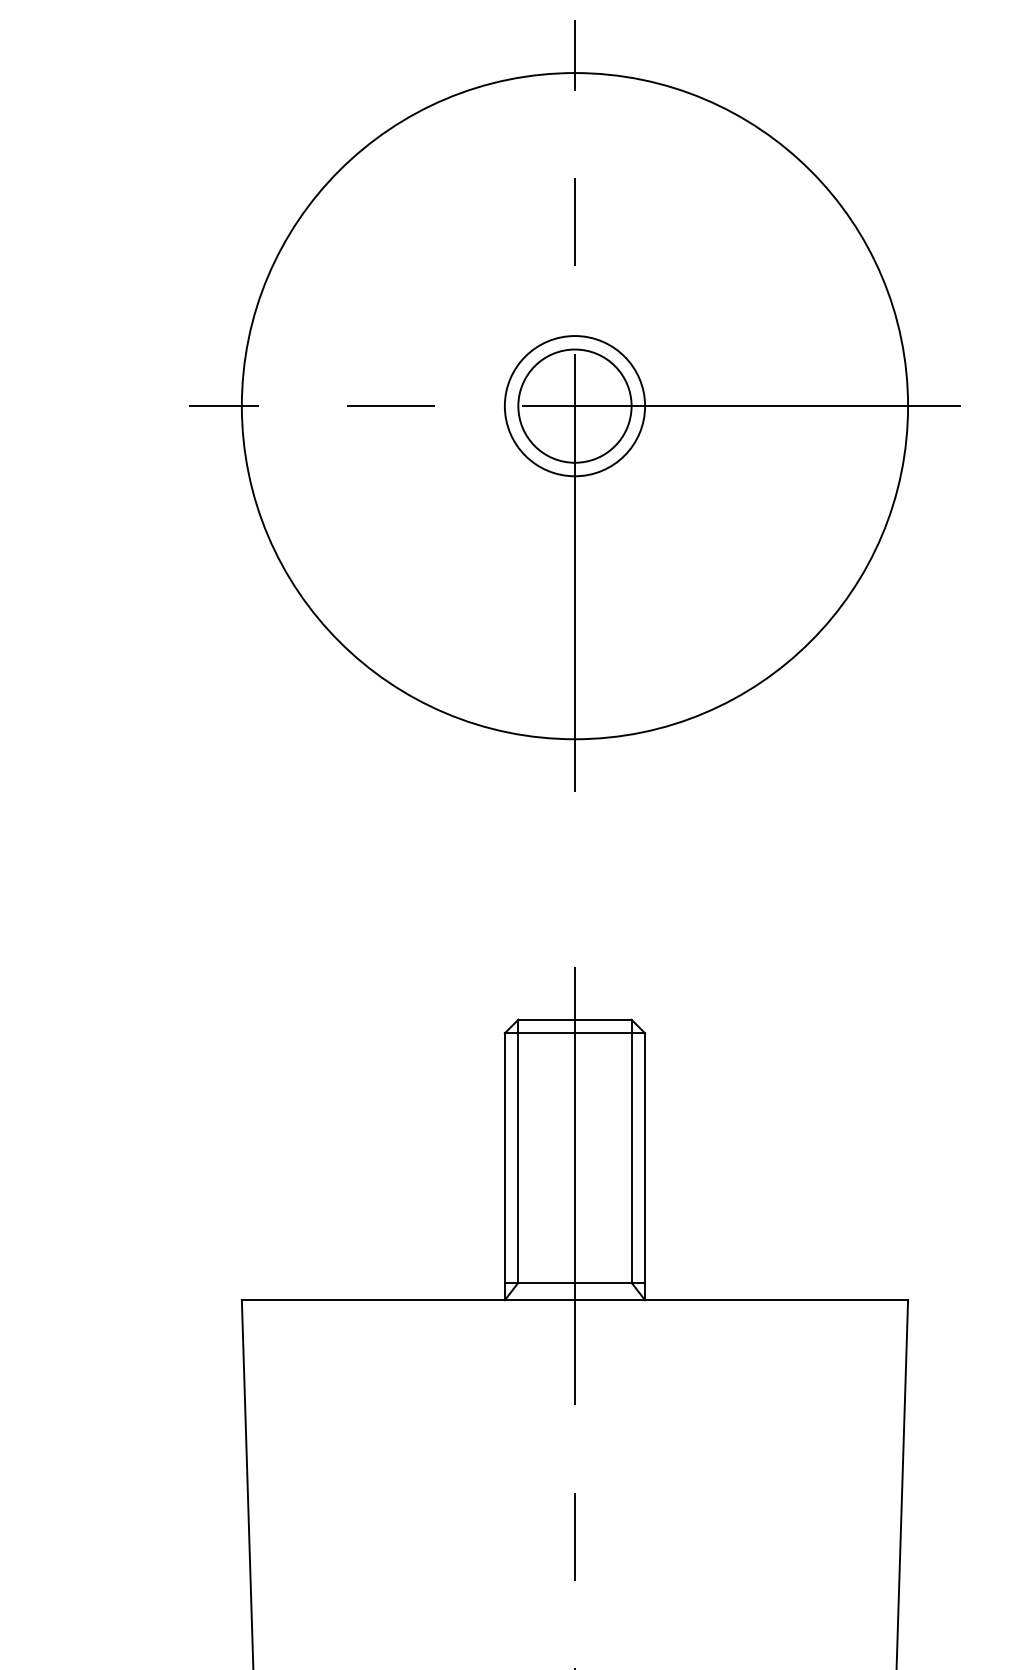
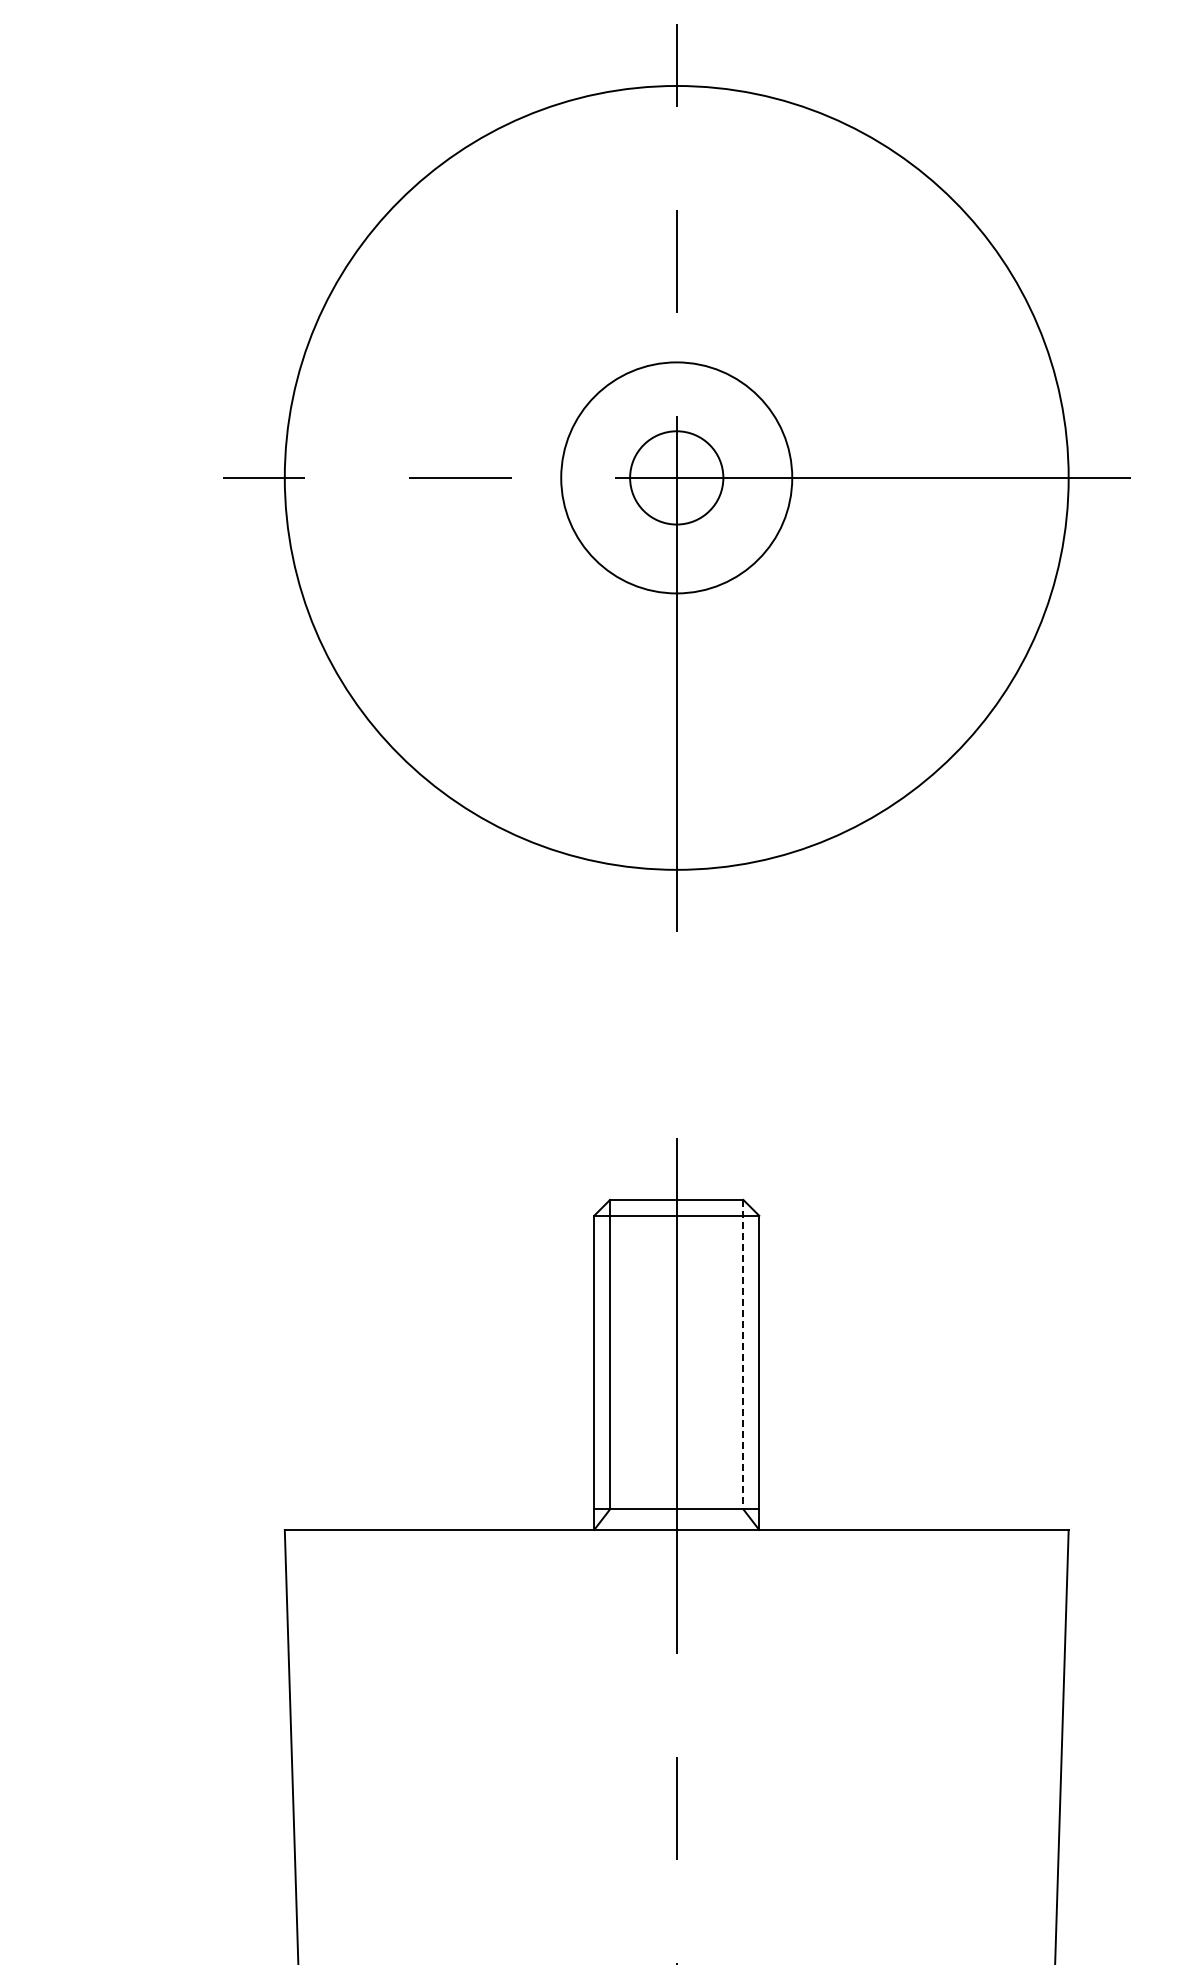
circle: (574, 405) -> (676, 477), size x0.7
circle: (574, 405) -> (676, 477), size x1.4
line: (631, 1151) -> (743, 1354), solid -> dashed

